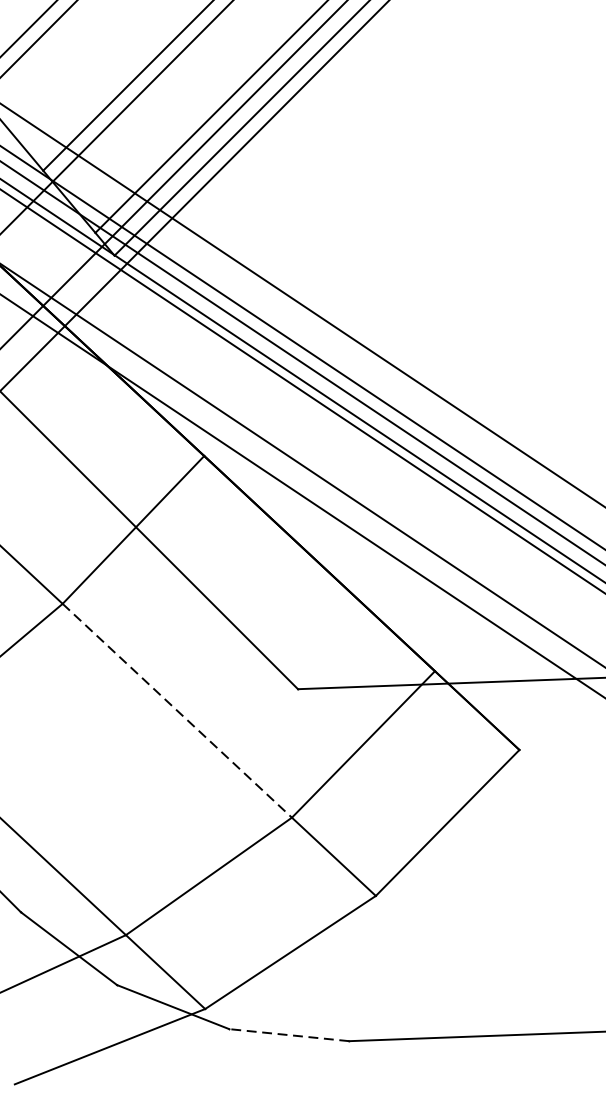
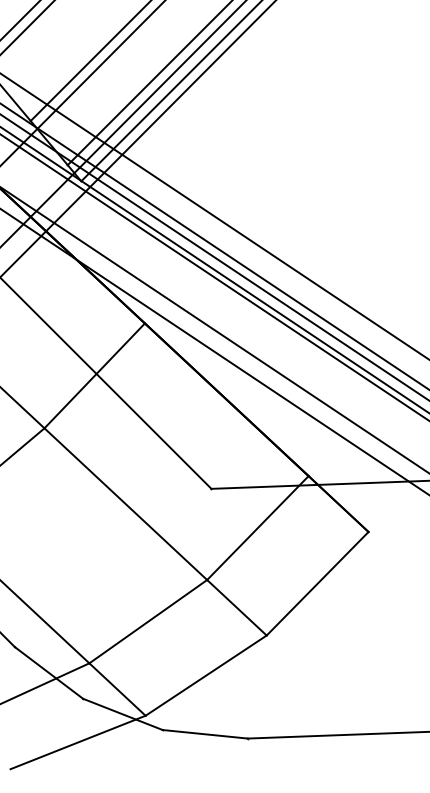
line: (178, 711) -> (126, 504), dashed -> solid
line: (289, 1035) -> (205, 734), dashed -> solid

